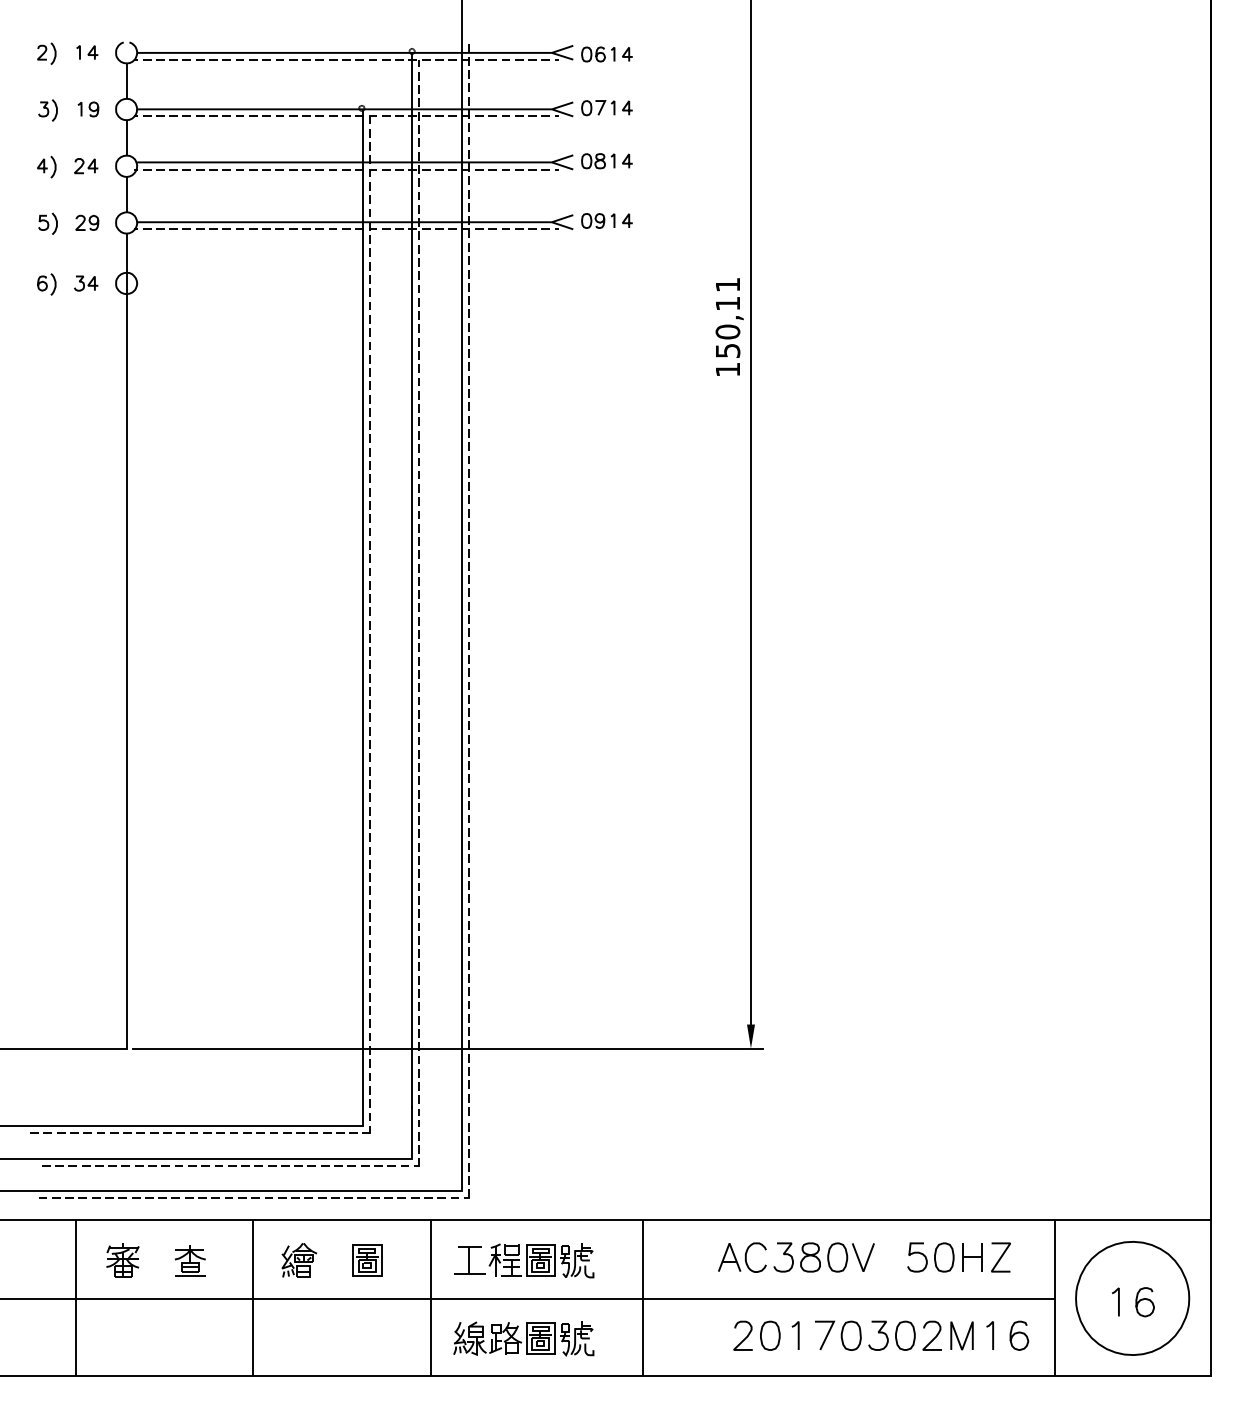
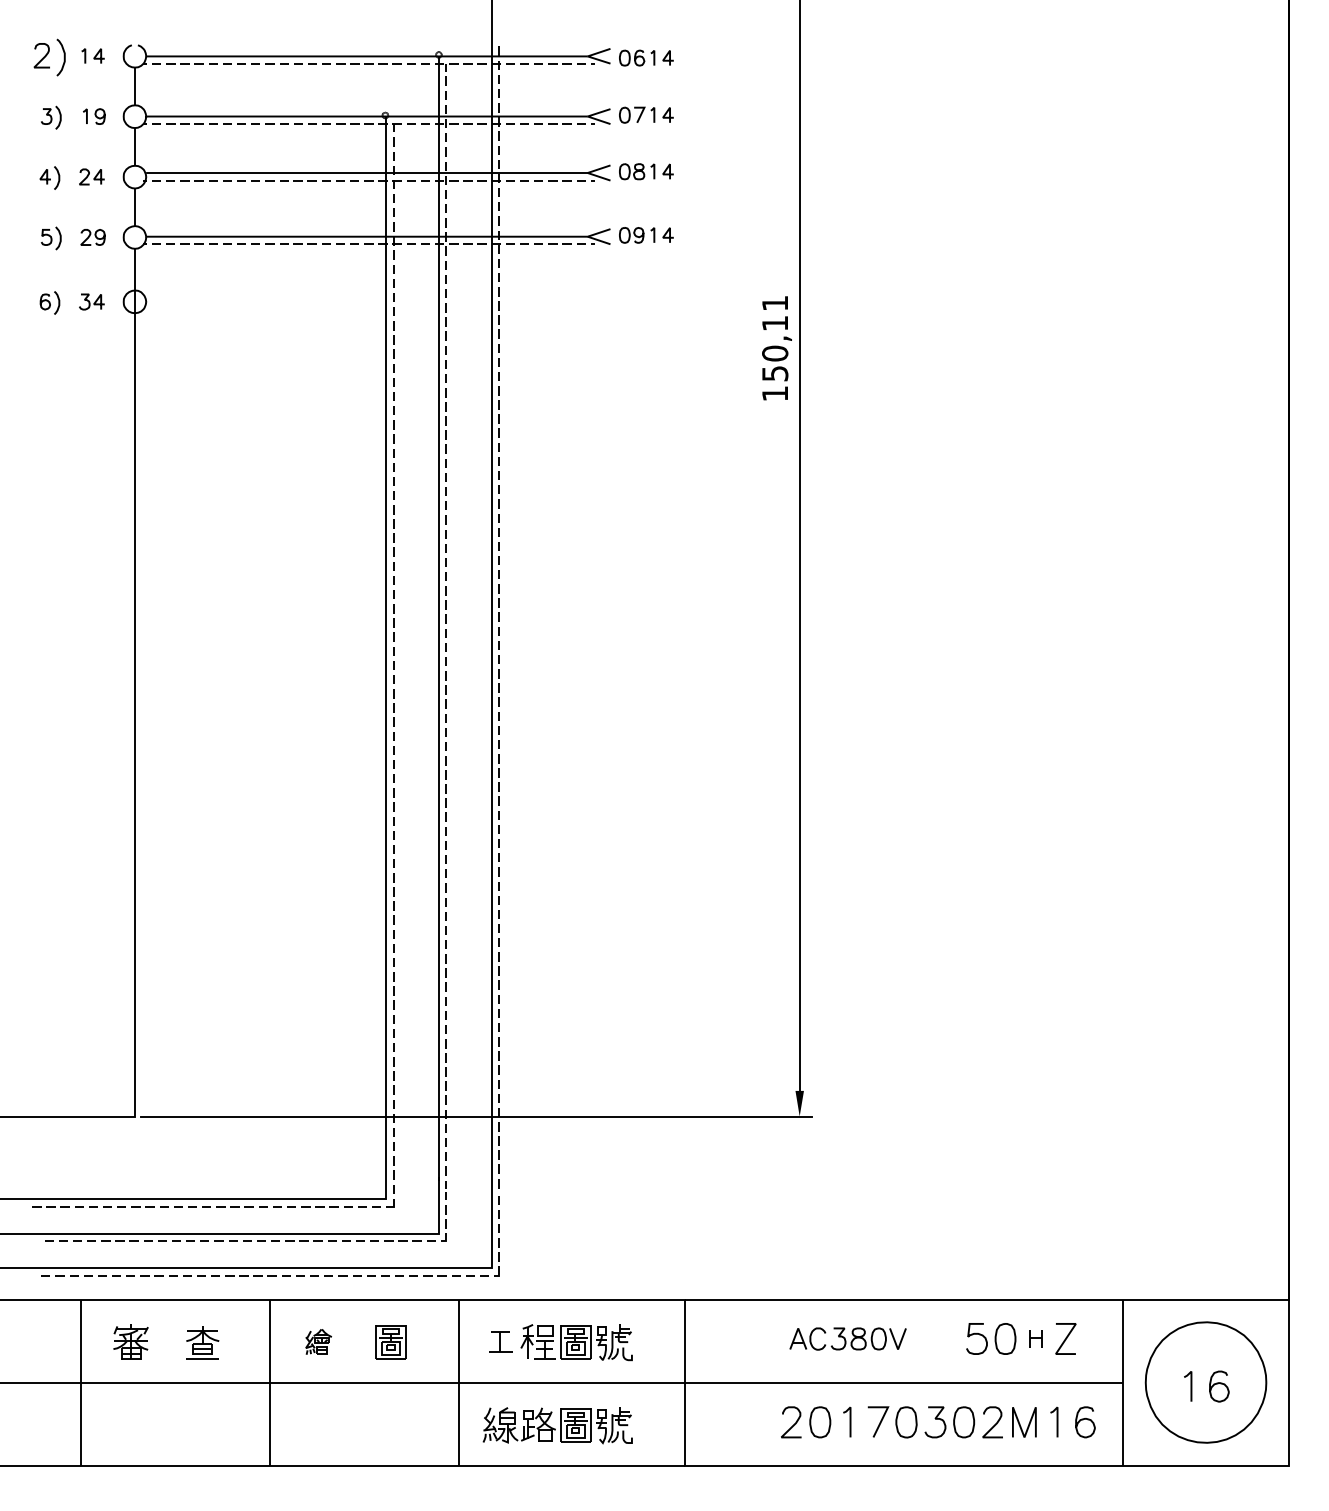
part: (46, 53) -> (49, 57), size x1.6
part: (796, 1257) -> (848, 1338), size x0.7
part: (972, 1257) -> (1035, 1338), size x0.6
part: (298, 1260) -> (317, 1342), size x0.7
part: (469, 1260) -> (500, 1342), size x0.7

